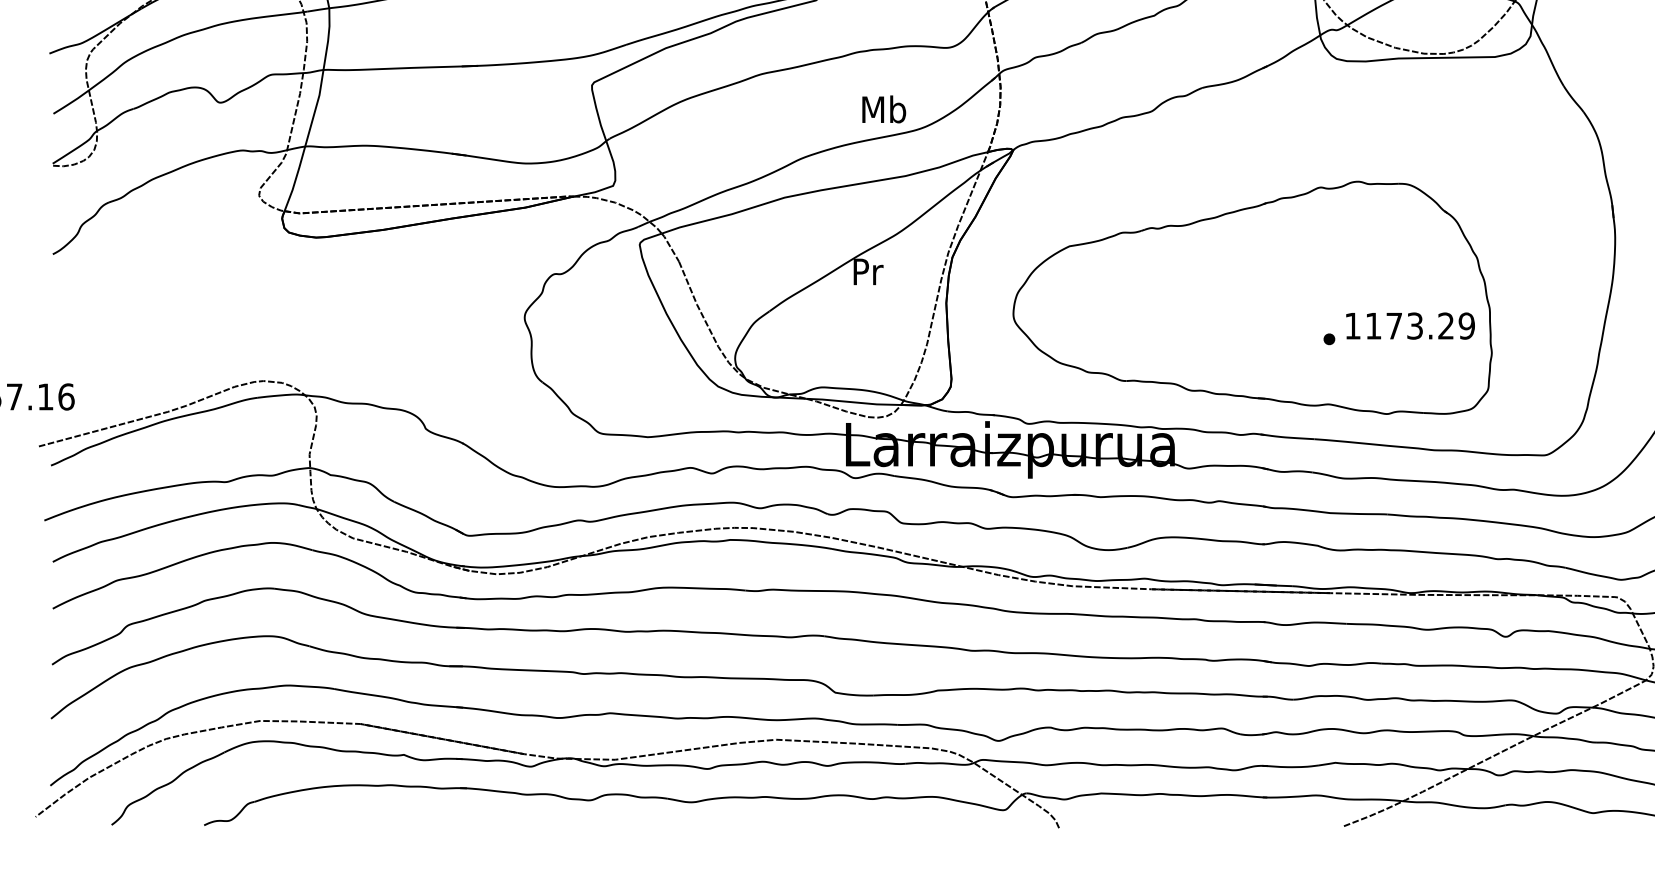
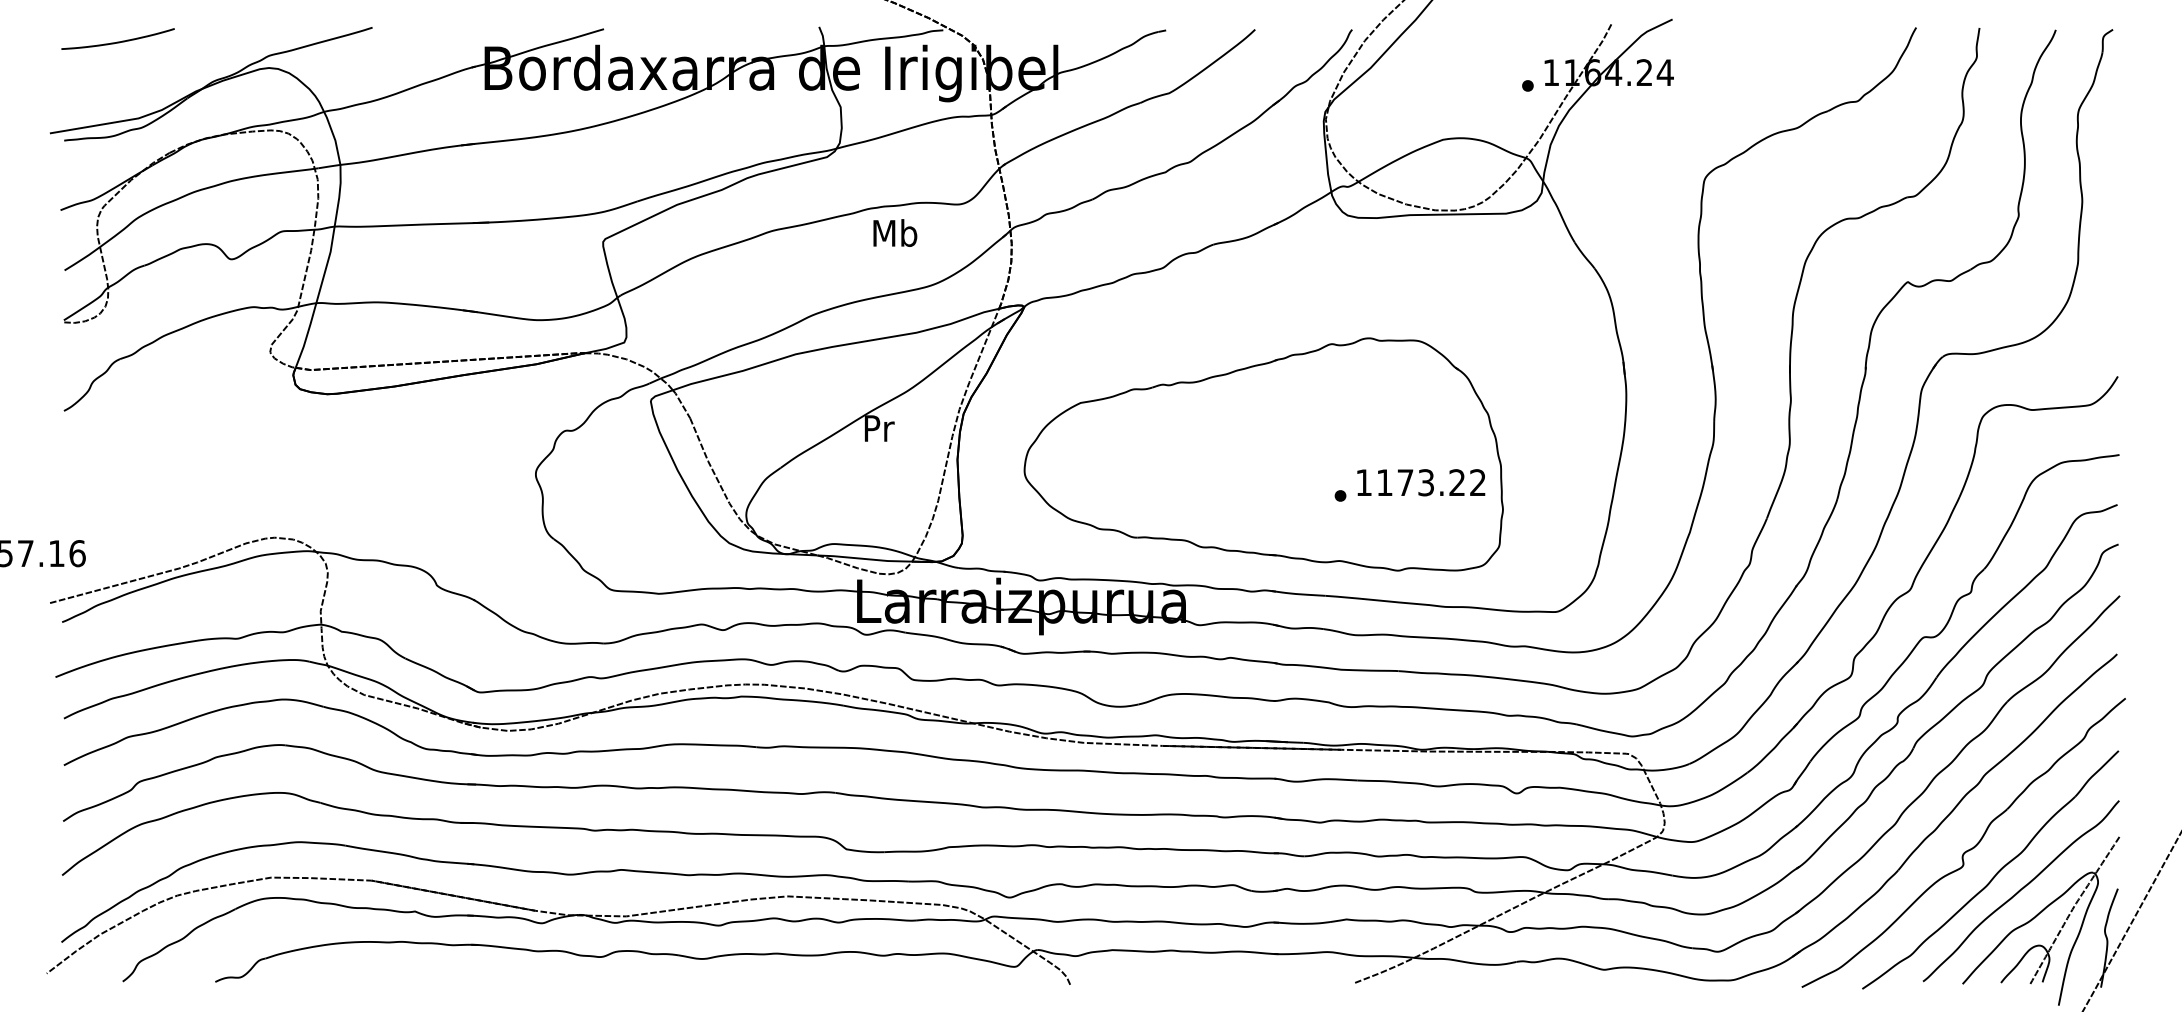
text: (884, 108) -> (895, 232), moved
text: (1466, 325) -> (1477, 482), 1173.29 -> 1173.22

